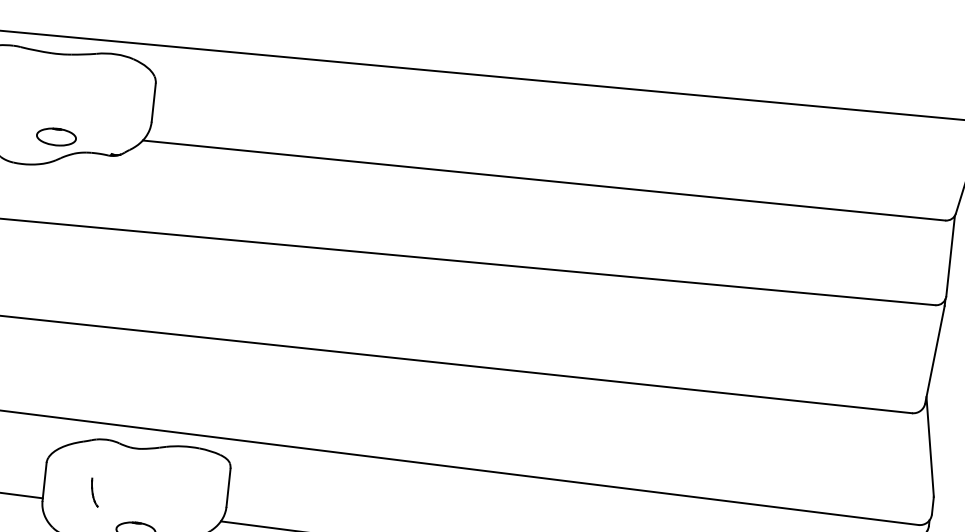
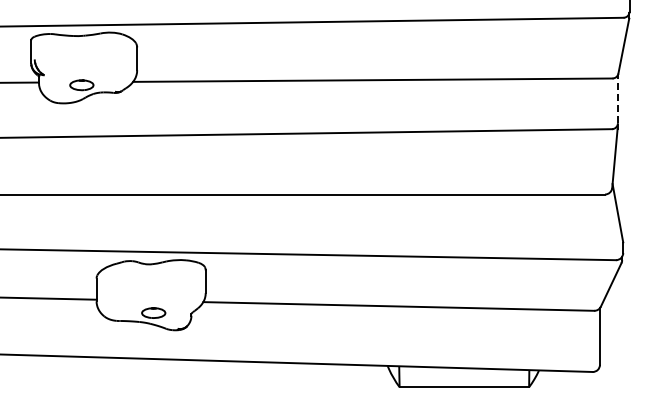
line: (949, 254) -> (617, 98), solid -> dashed
part: (93, 493) -> (126, 293), removed

